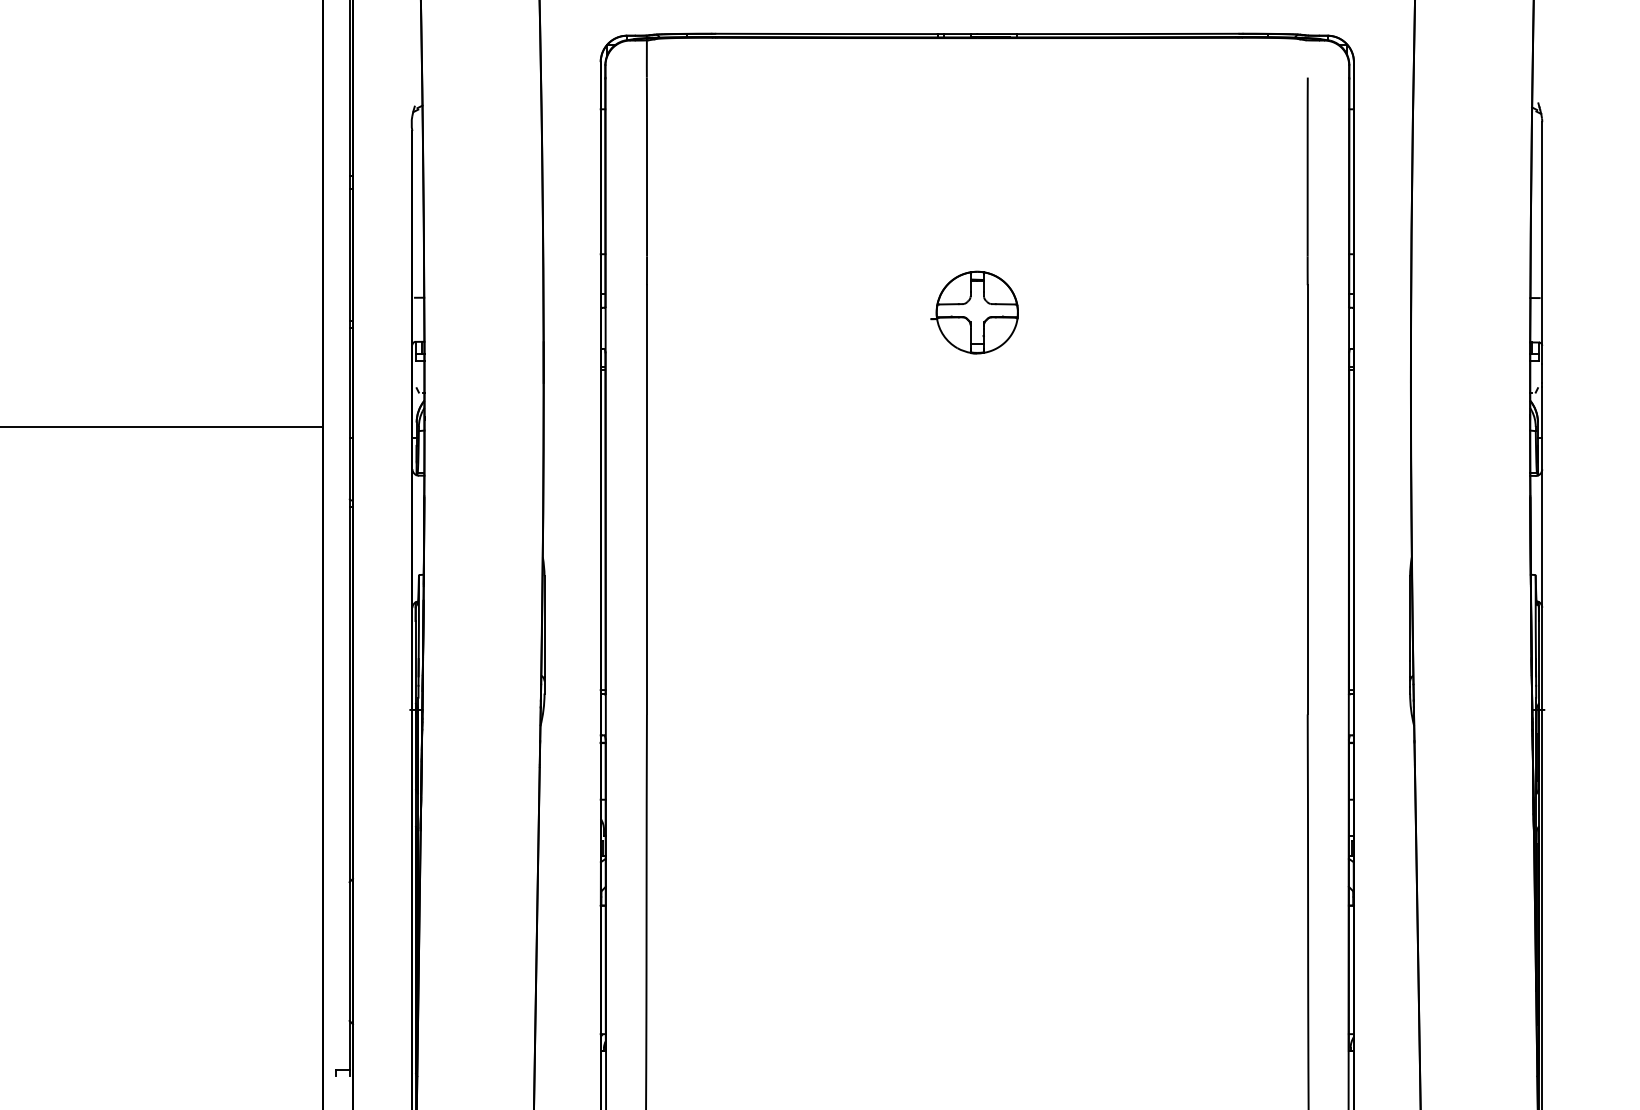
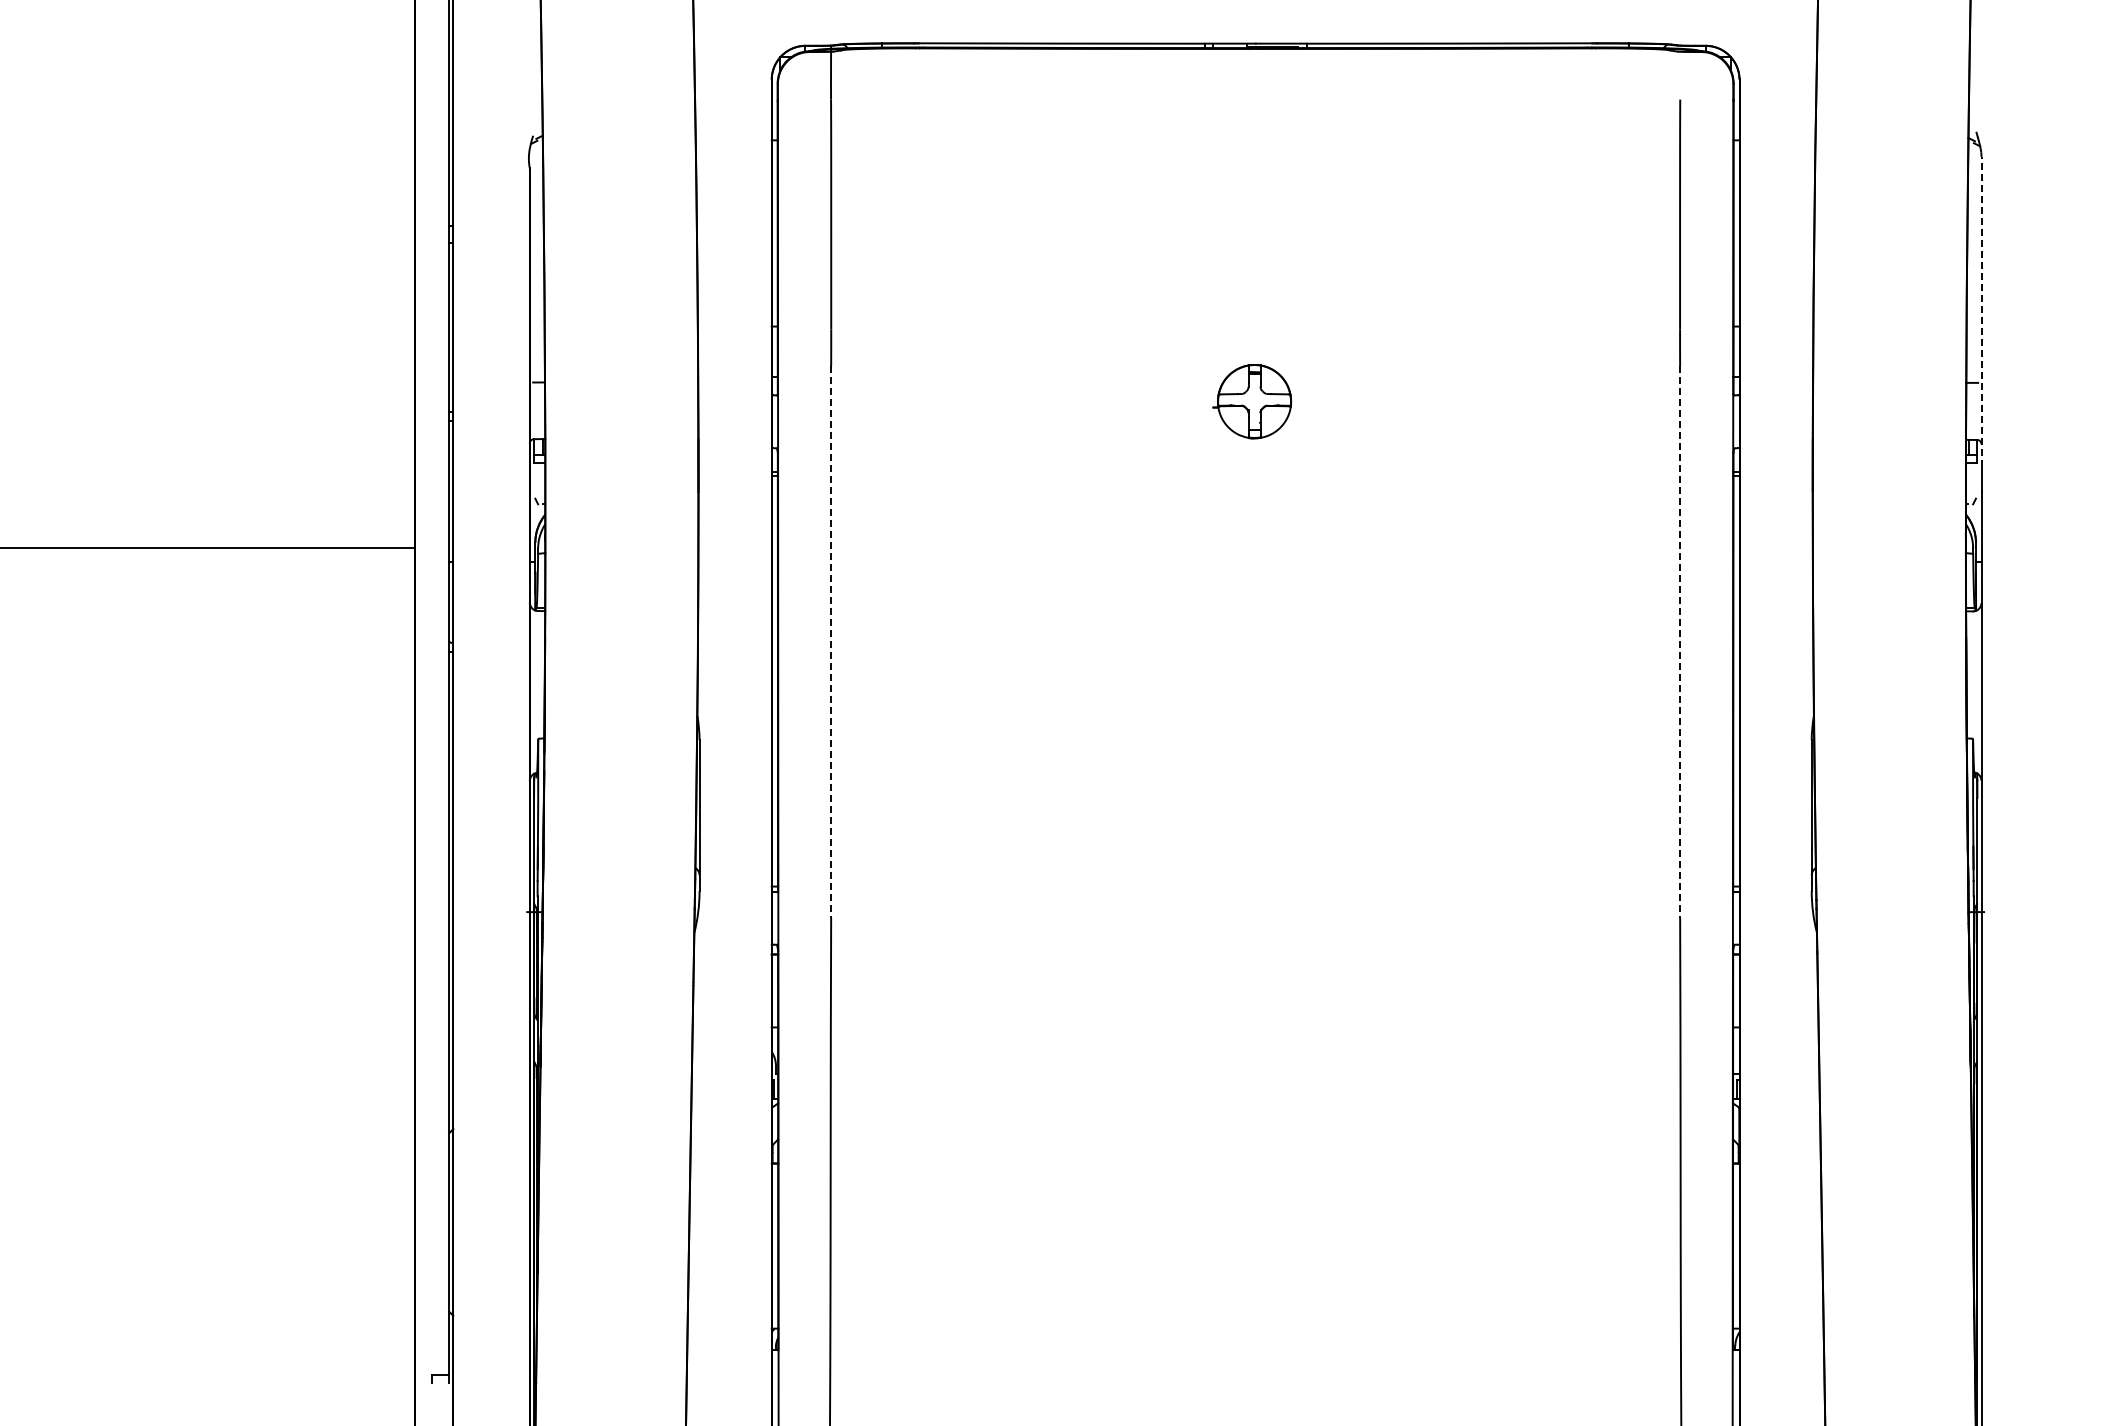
line: (1542, 242) -> (1981, 311), solid -> dashed
part: (974, 312) -> (1251, 401), size x0.7
line: (647, 500) -> (831, 642), solid -> dashed
line: (1307, 500) -> (1680, 642), solid -> dashed

